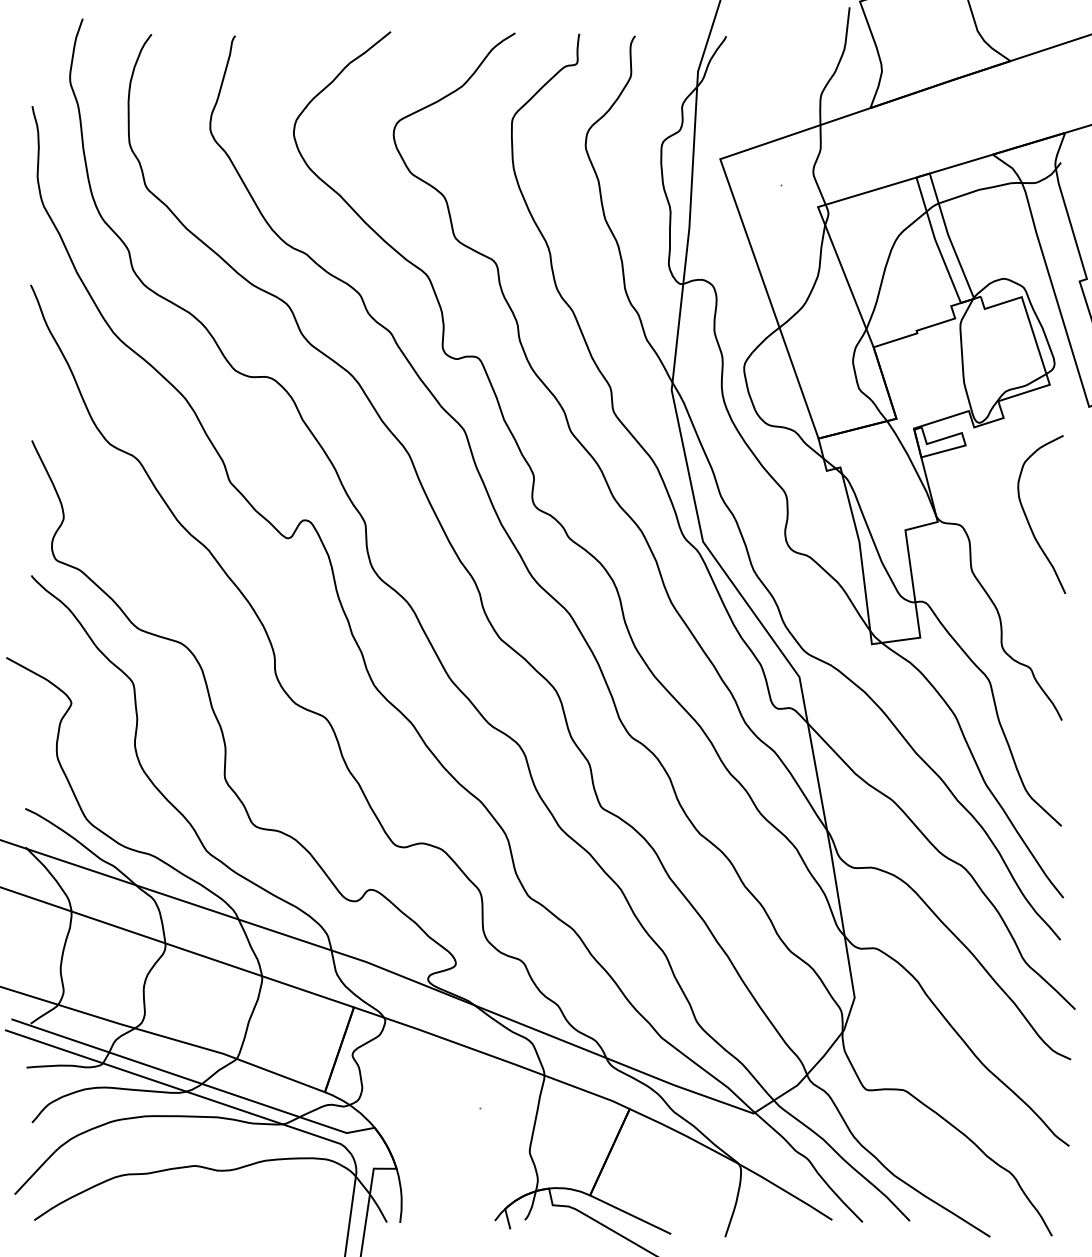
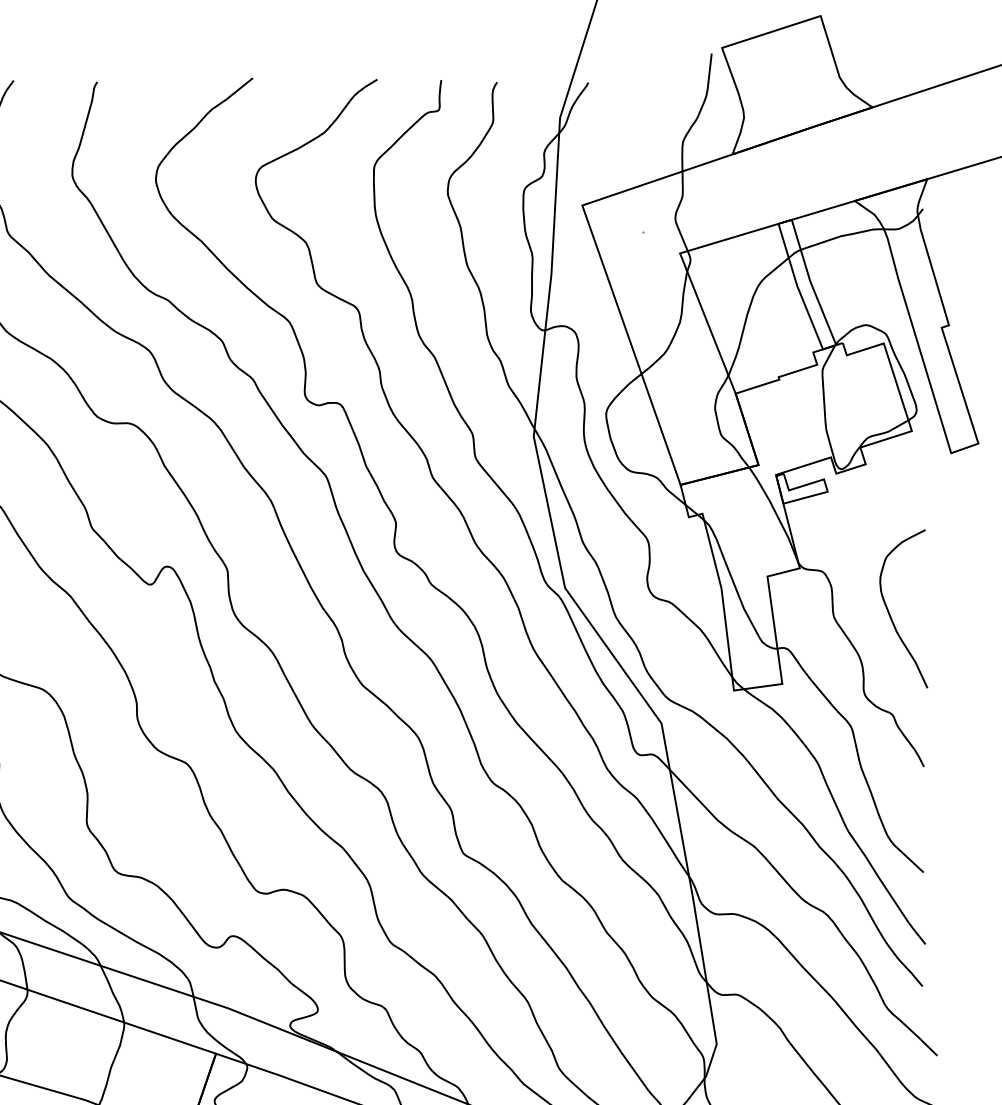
curve: (1028, 519) -> (890, 613), moved

